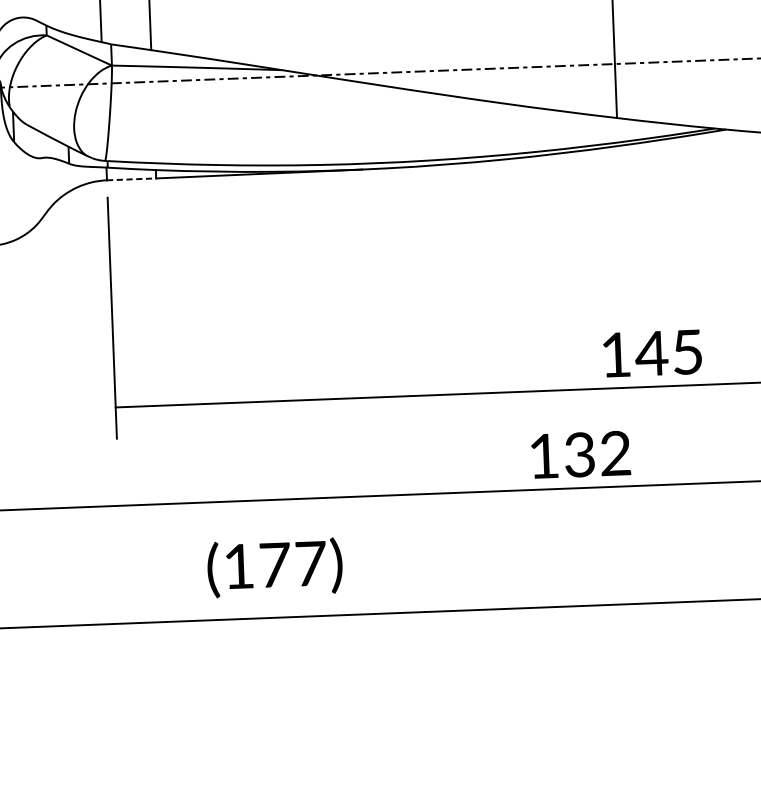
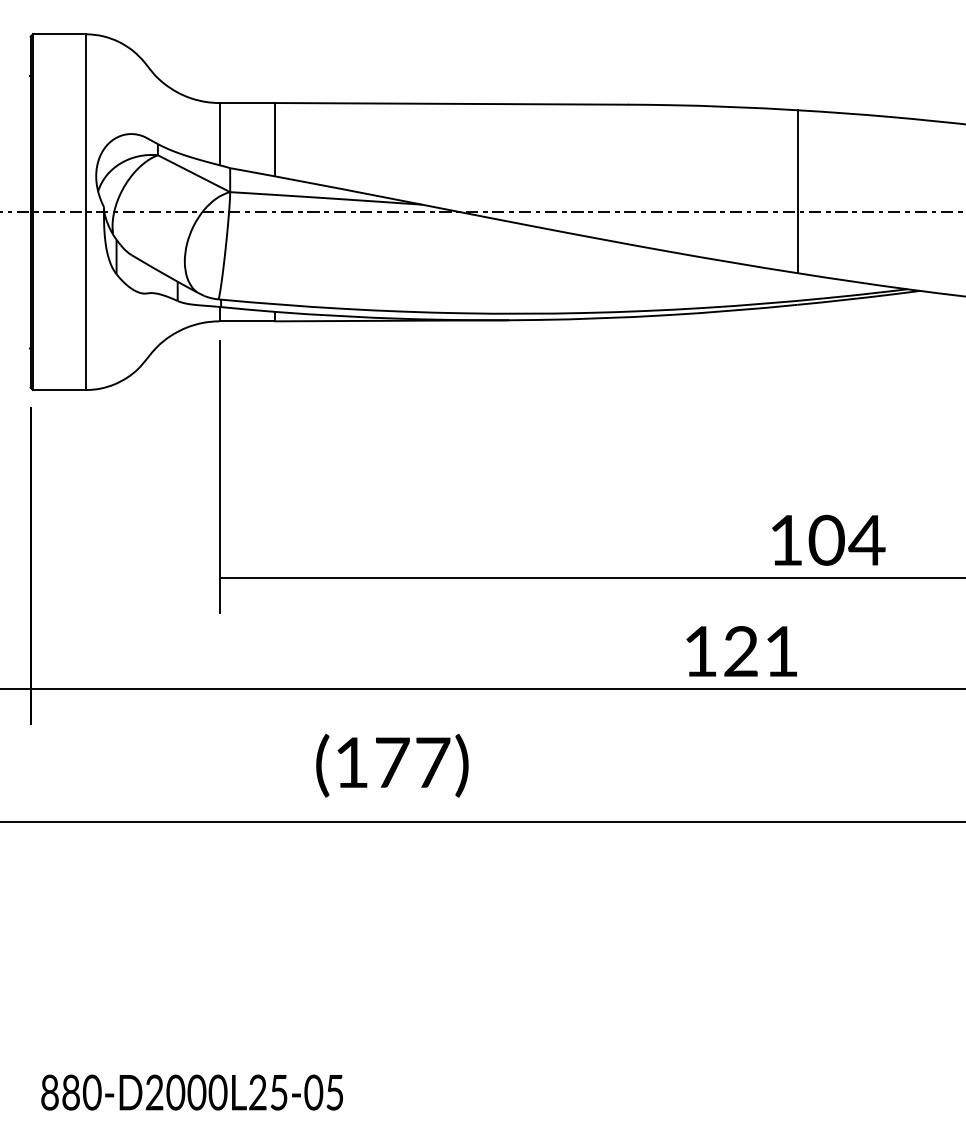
line: (131, 179) -> (247, 321), dashed -> solid
text: (669, 352) -> (846, 539), 145 -> 104
text: (597, 454) -> (761, 651), 132 -> 121

